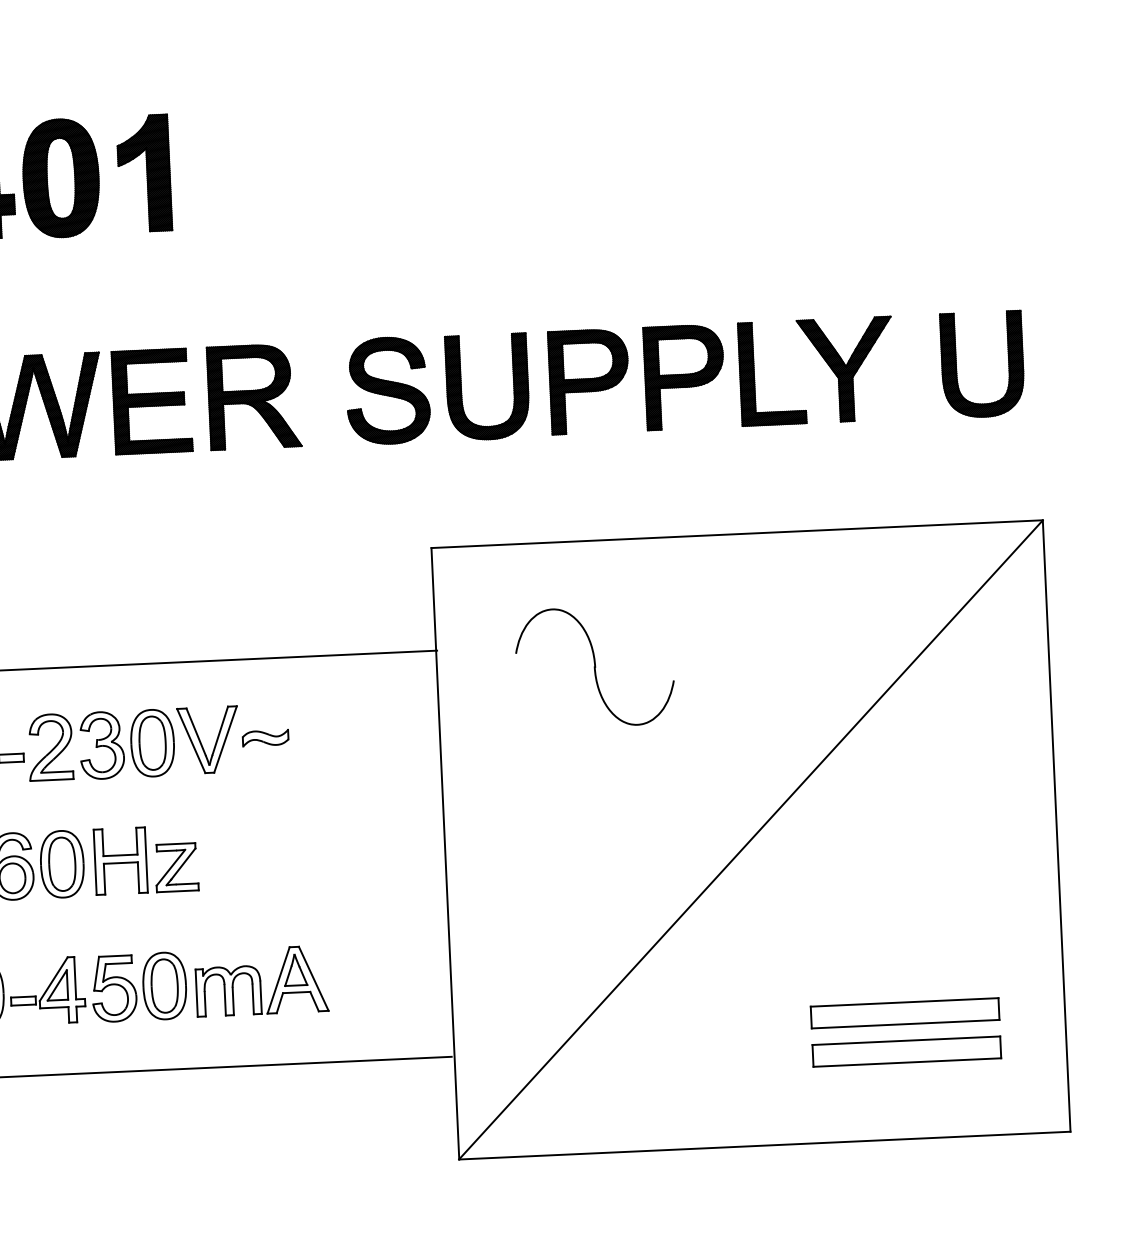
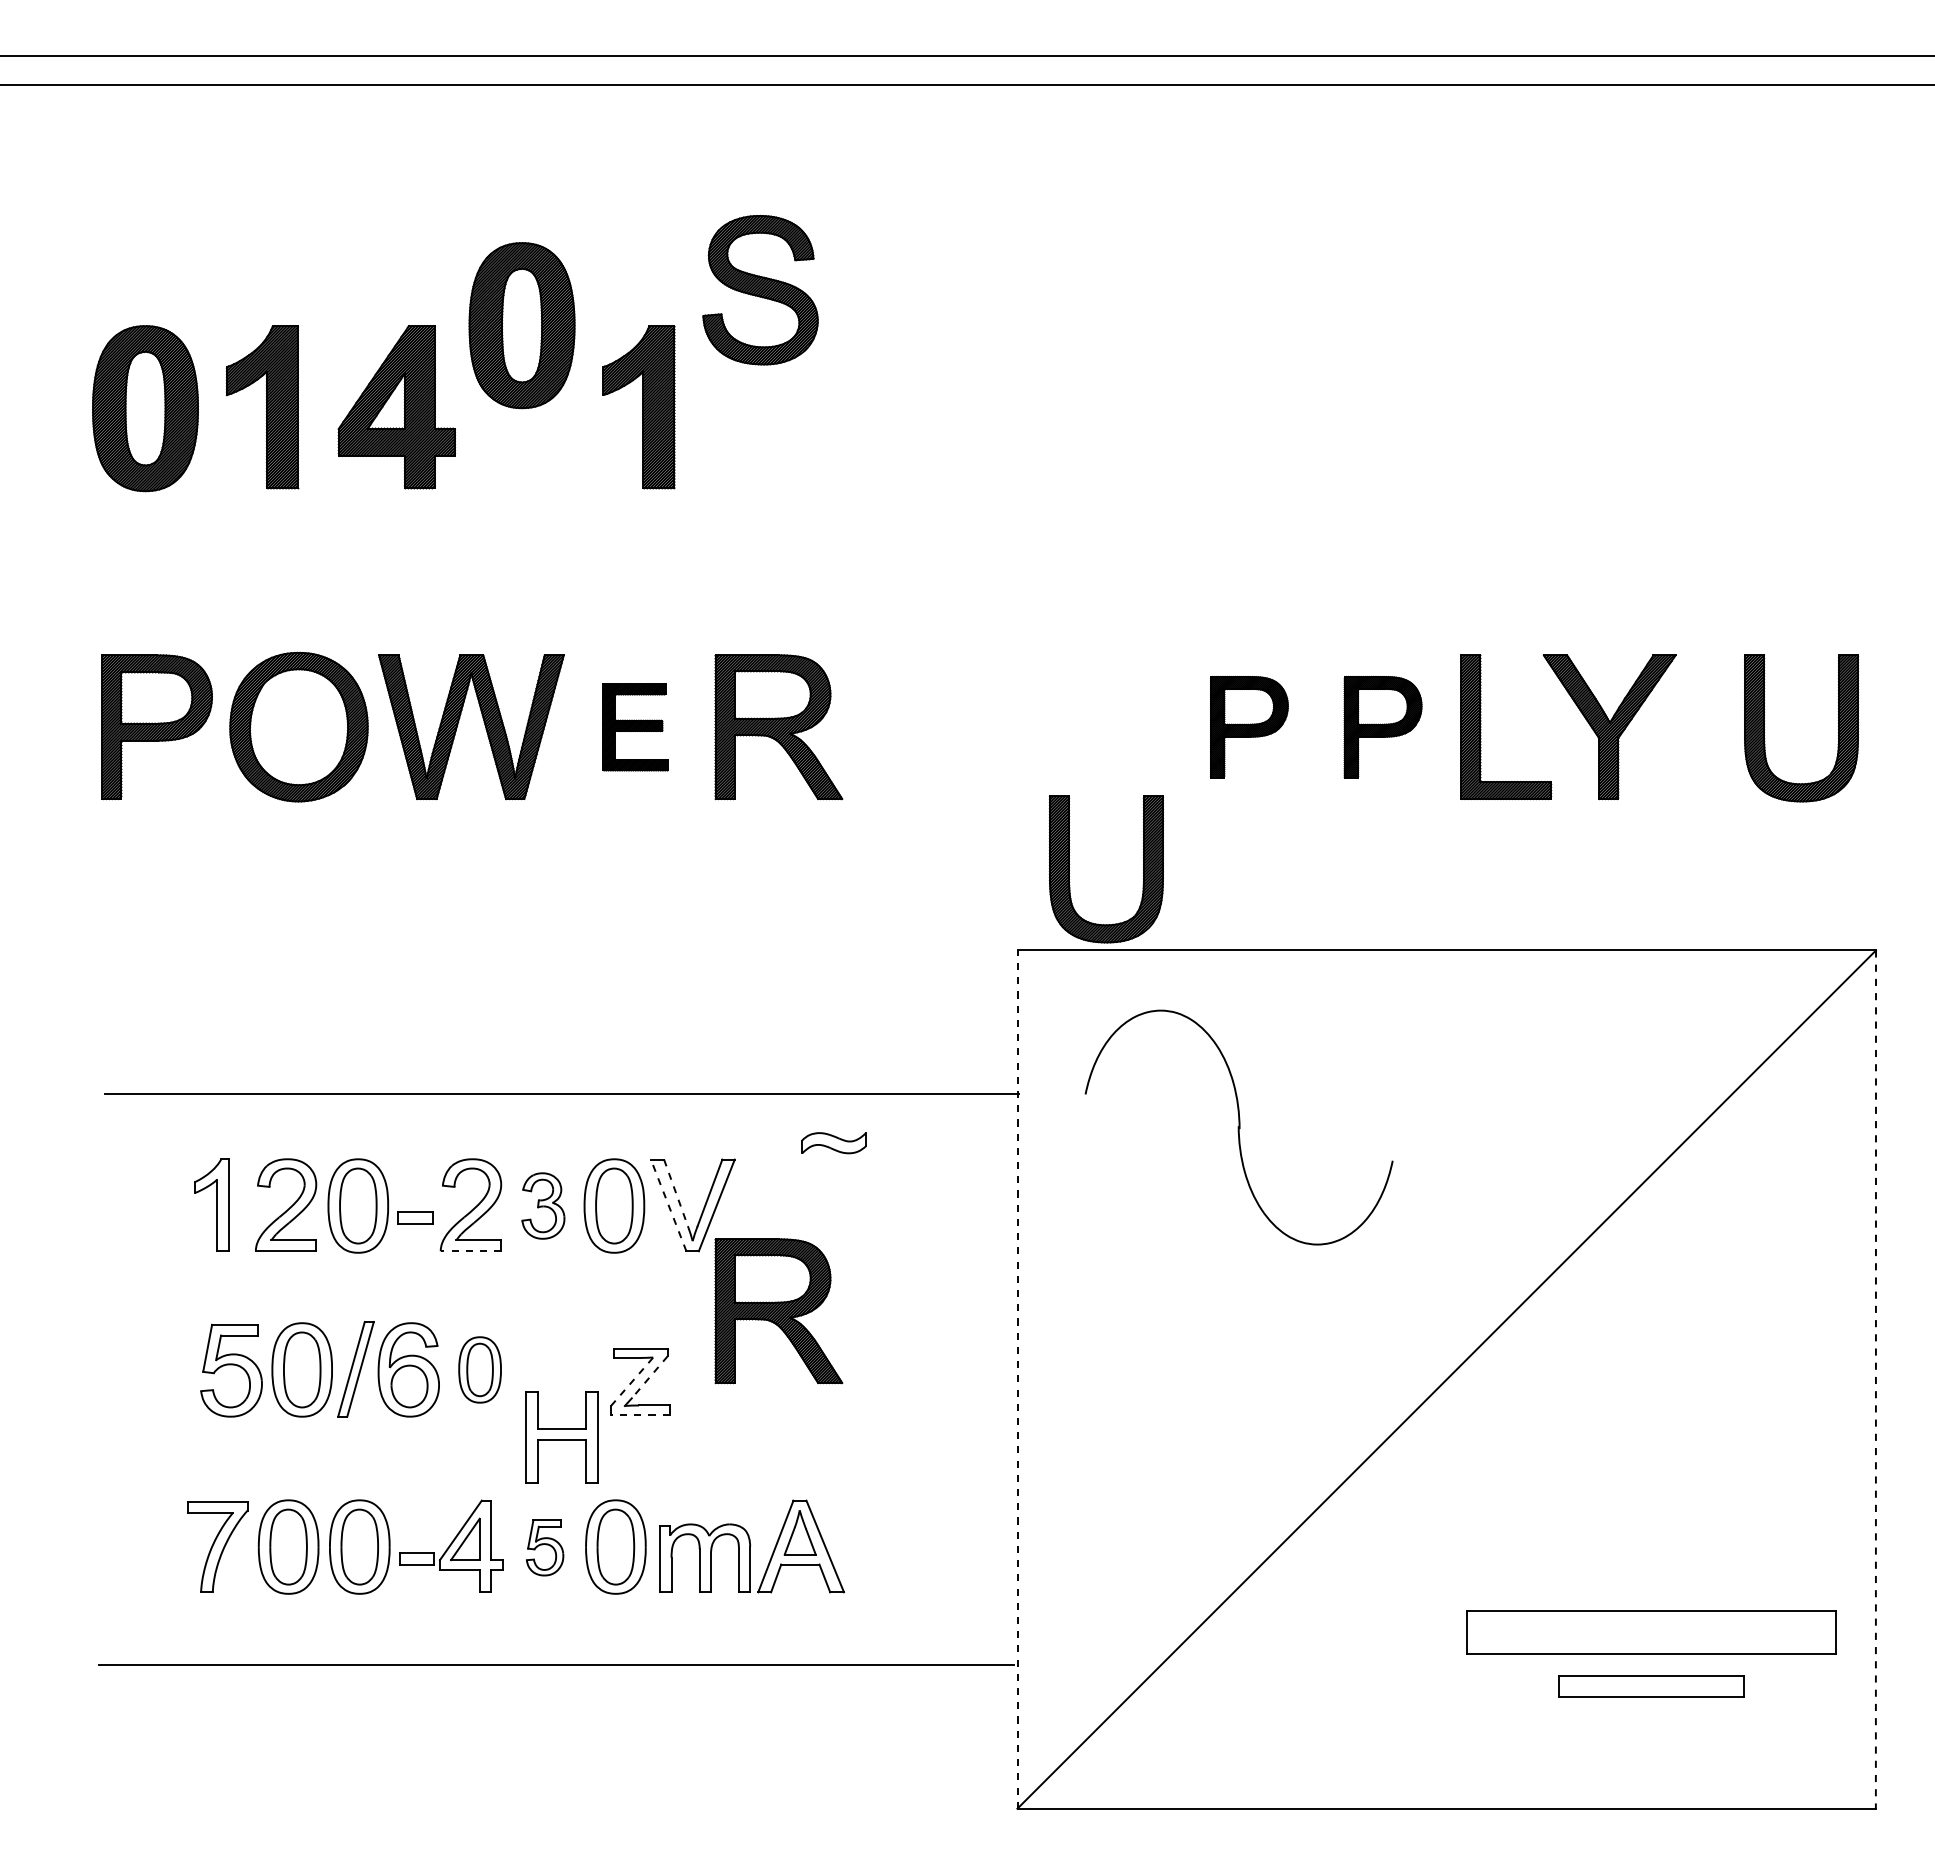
part: (60, 178) -> (521, 325), moved
part: (684, 377) -> (1382, 727), size x0.7
part: (589, 381) -> (1249, 727), size x0.7
part: (461, 388) -> (1069, 869), moved
part: (387, 390) -> (760, 289), moved
part: (152, 401) -> (635, 727), size x0.6
part: (594, 667) -> (1238, 1127), size x1.4
line: (196, 732) -> (676, 1193), solid -> dashed
part: (265, 738) -> (833, 1143), moved
line: (191, 740) -> (668, 1204), solid -> dashed
part: (102, 745) -> (543, 1205), size x0.7
line: (51, 780) -> (470, 1251), solid -> dashed
part: (272, 813) -> (778, 1311), added
line: (1056, 826) -> (1875, 1380), solid -> dashed
line: (445, 853) -> (1017, 1379), solid -> dashed
part: (120, 861) -> (561, 1437), moved
part: (61, 863) -> (479, 1369), size x0.7
line: (183, 864) -> (649, 1377), solid -> dashed
line: (171, 867) -> (632, 1381), solid -> dashed
line: (177, 891) -> (639, 1415), solid -> dashed
part: (113, 988) -> (544, 1547), size x0.6
part: (905, 1013) -> (1651, 1632), size x1.4
part: (906, 1051) -> (1651, 1686), size x0.7

